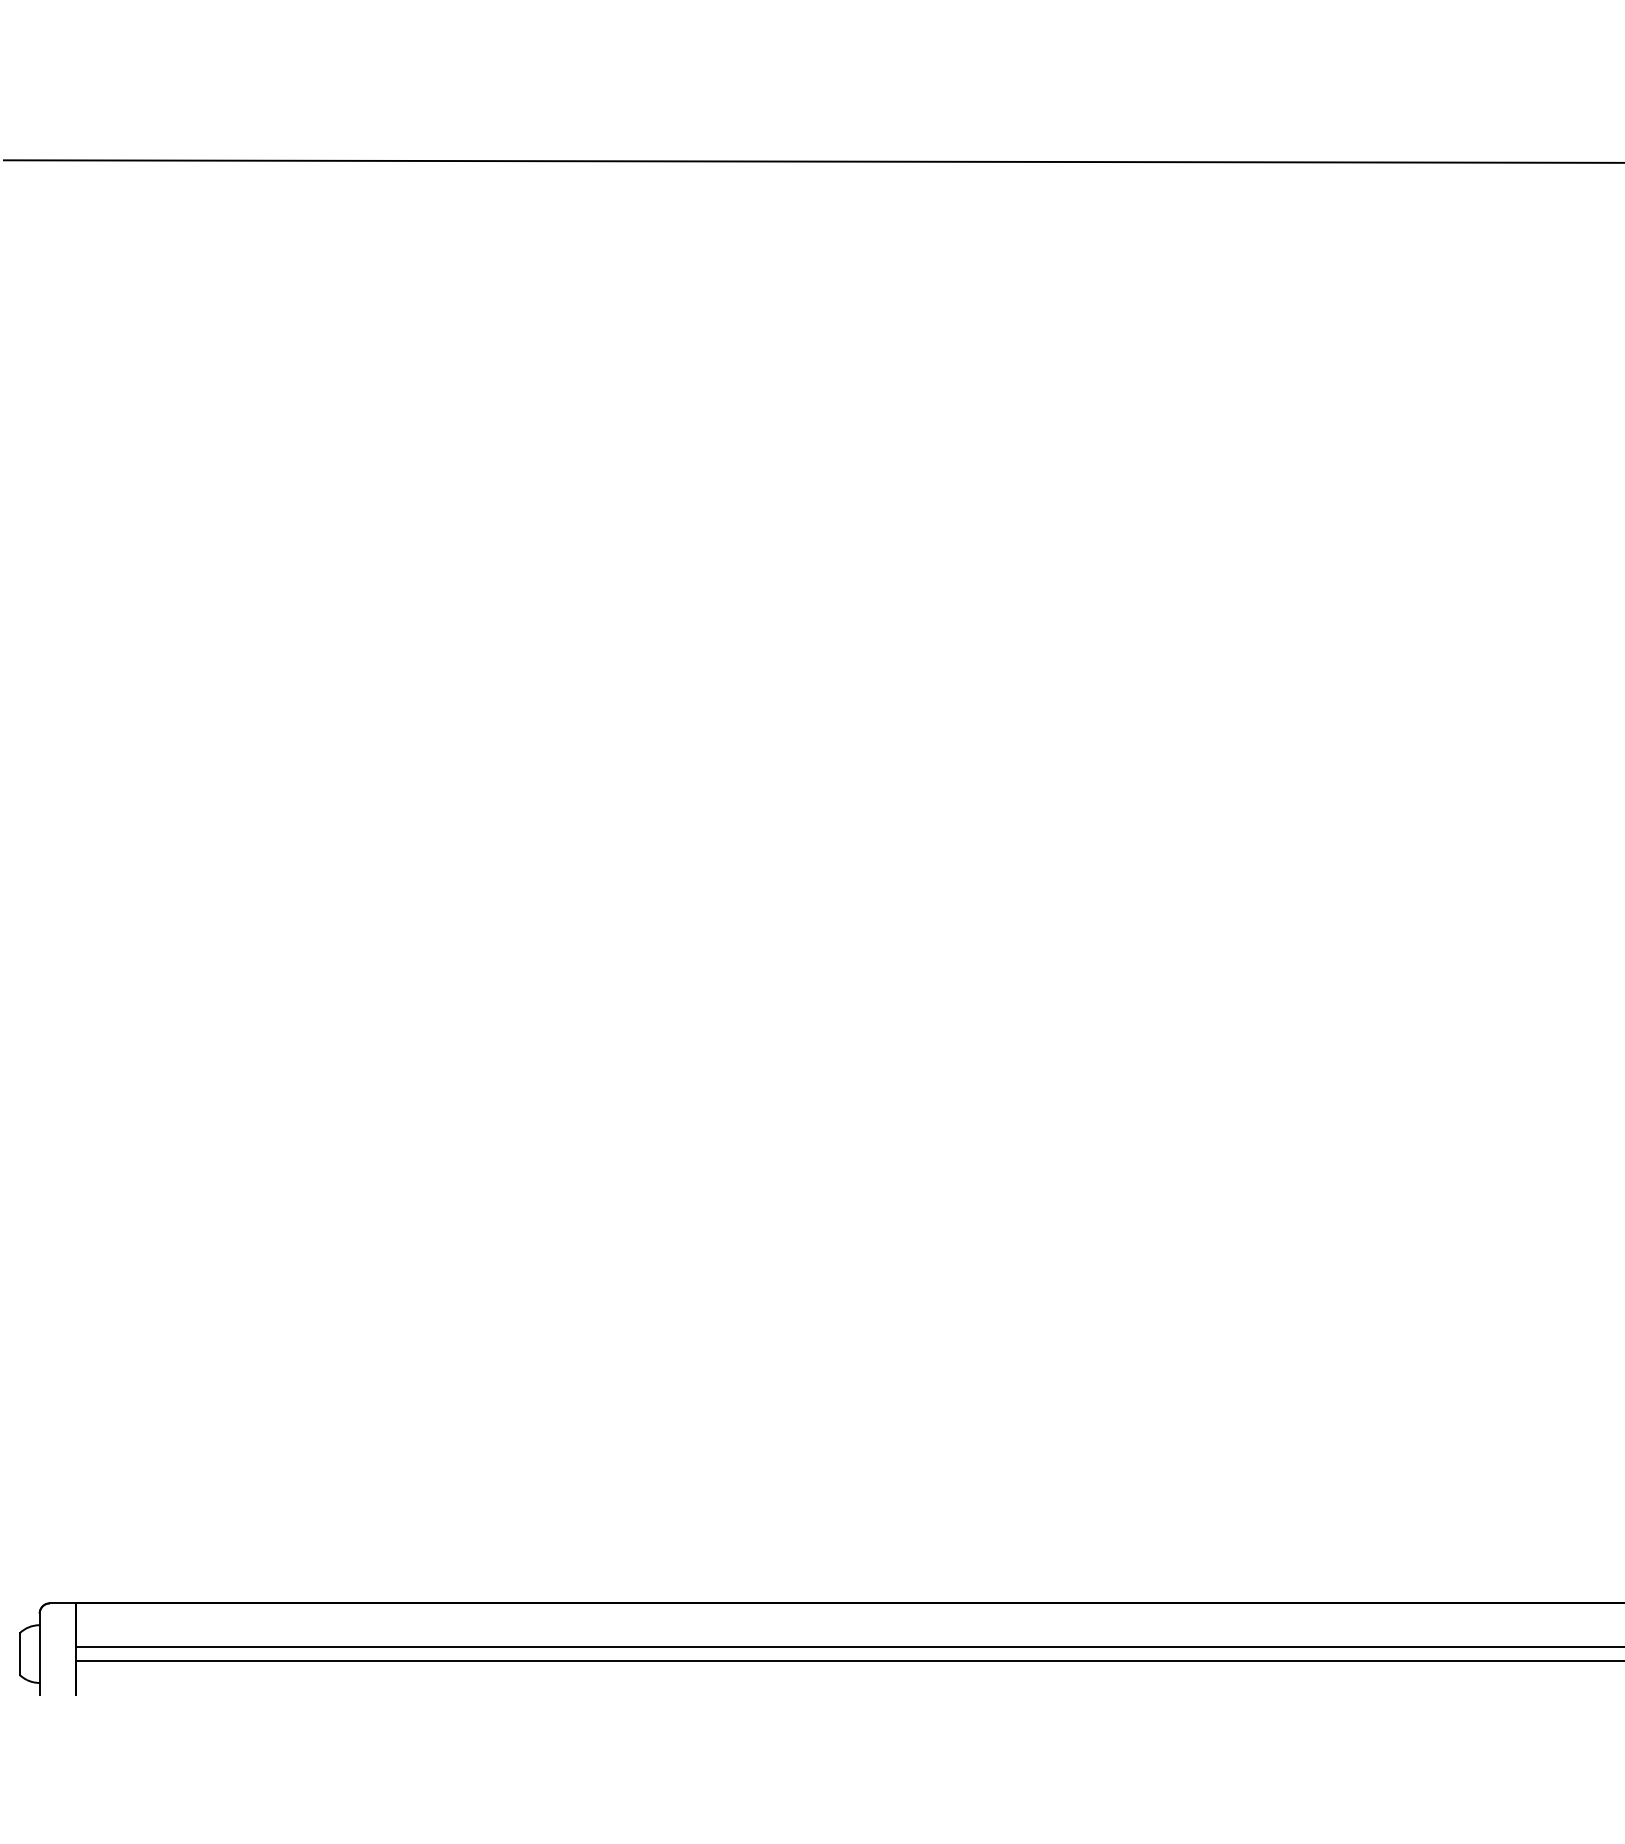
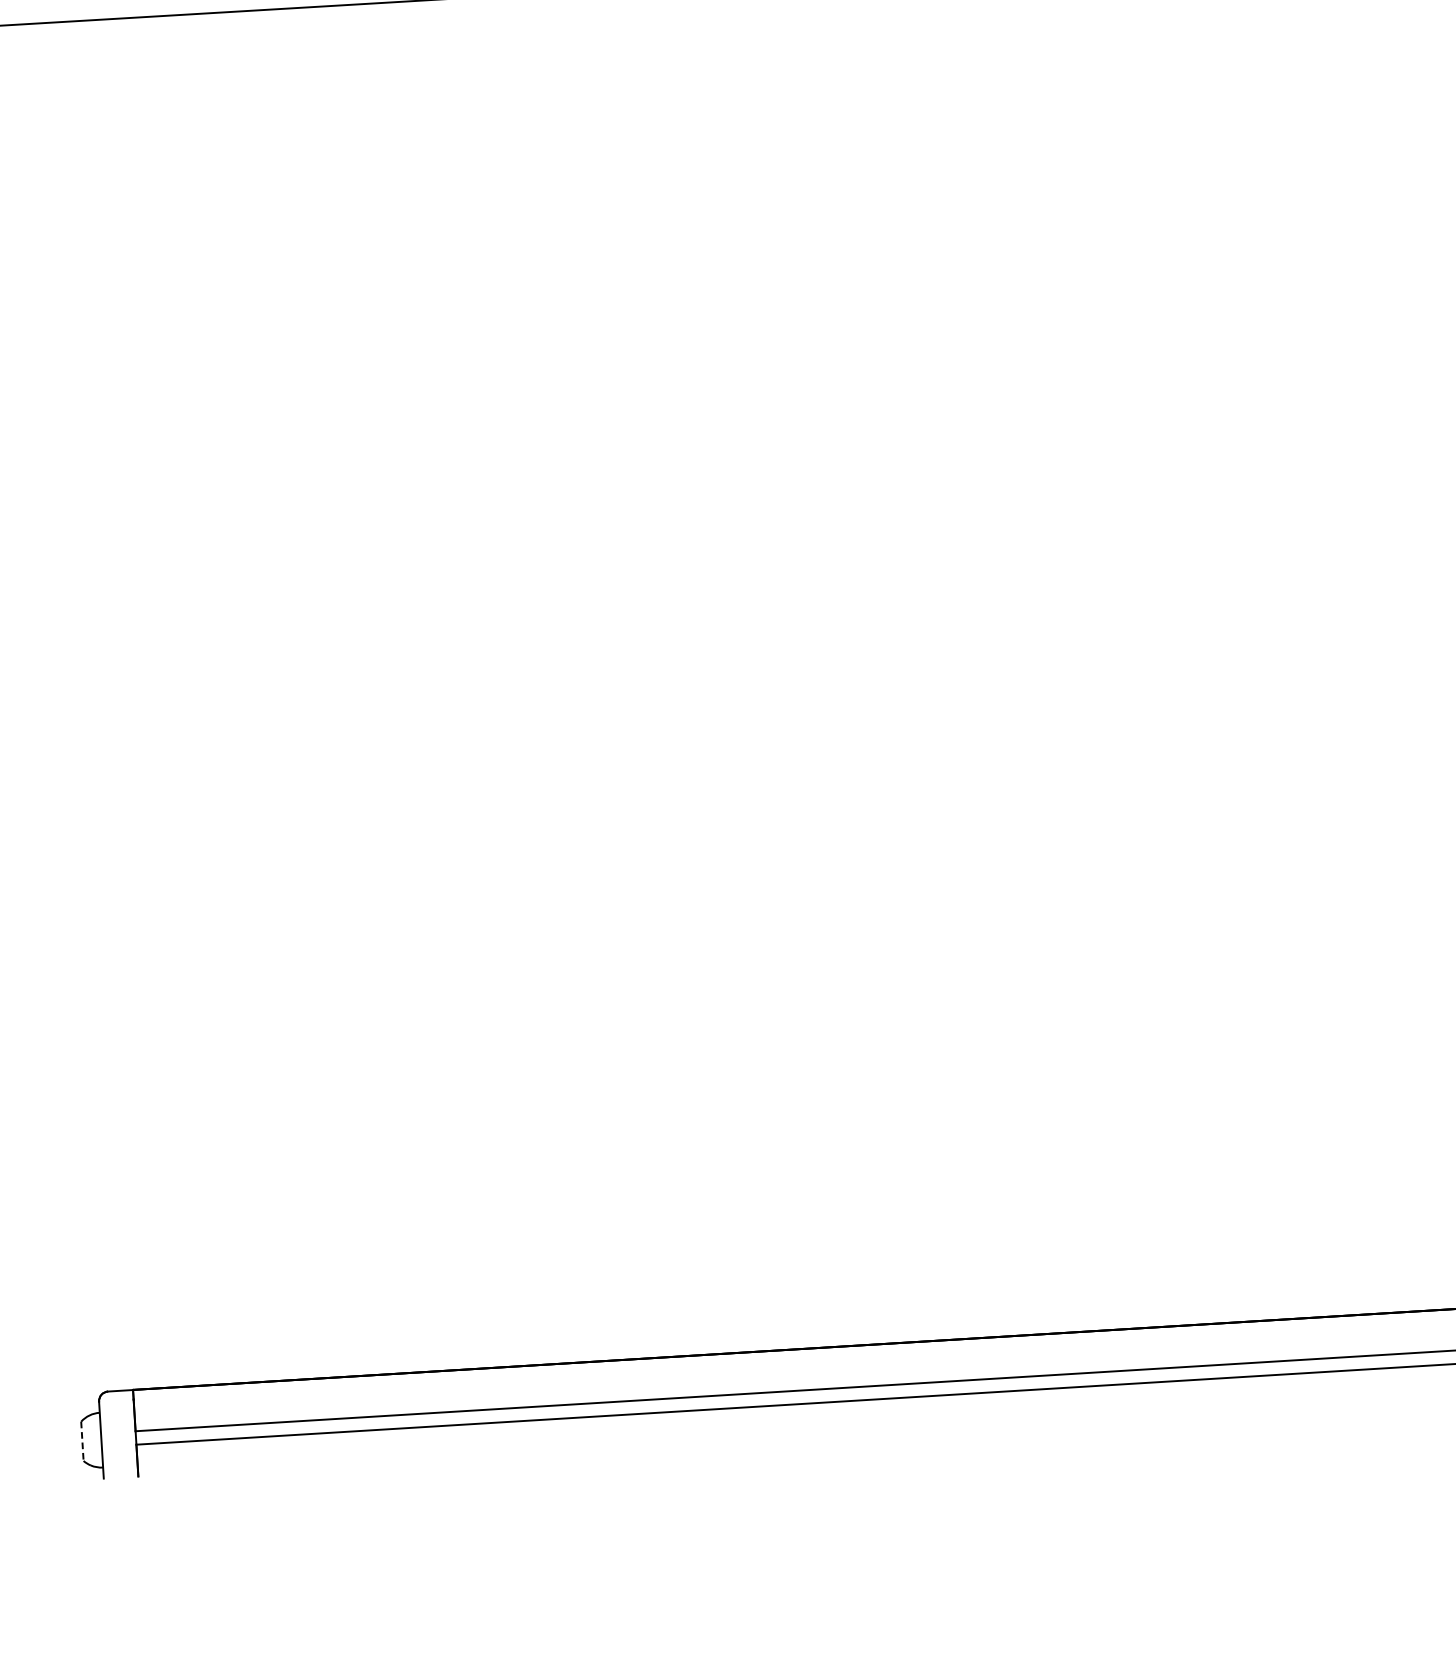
line: (19, 1654) -> (82, 1441), solid -> dashed

